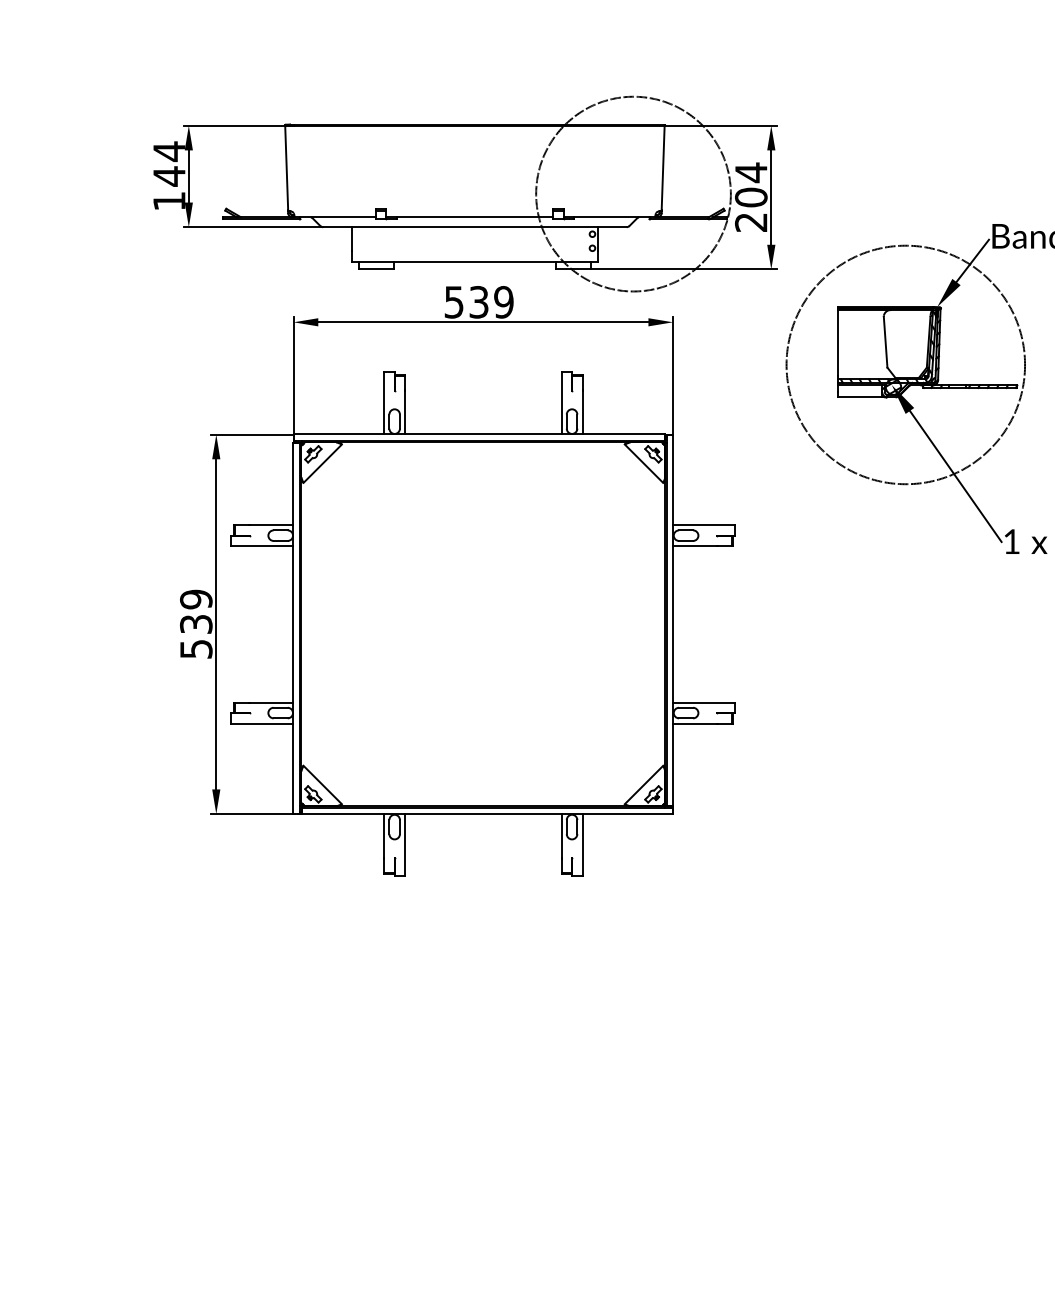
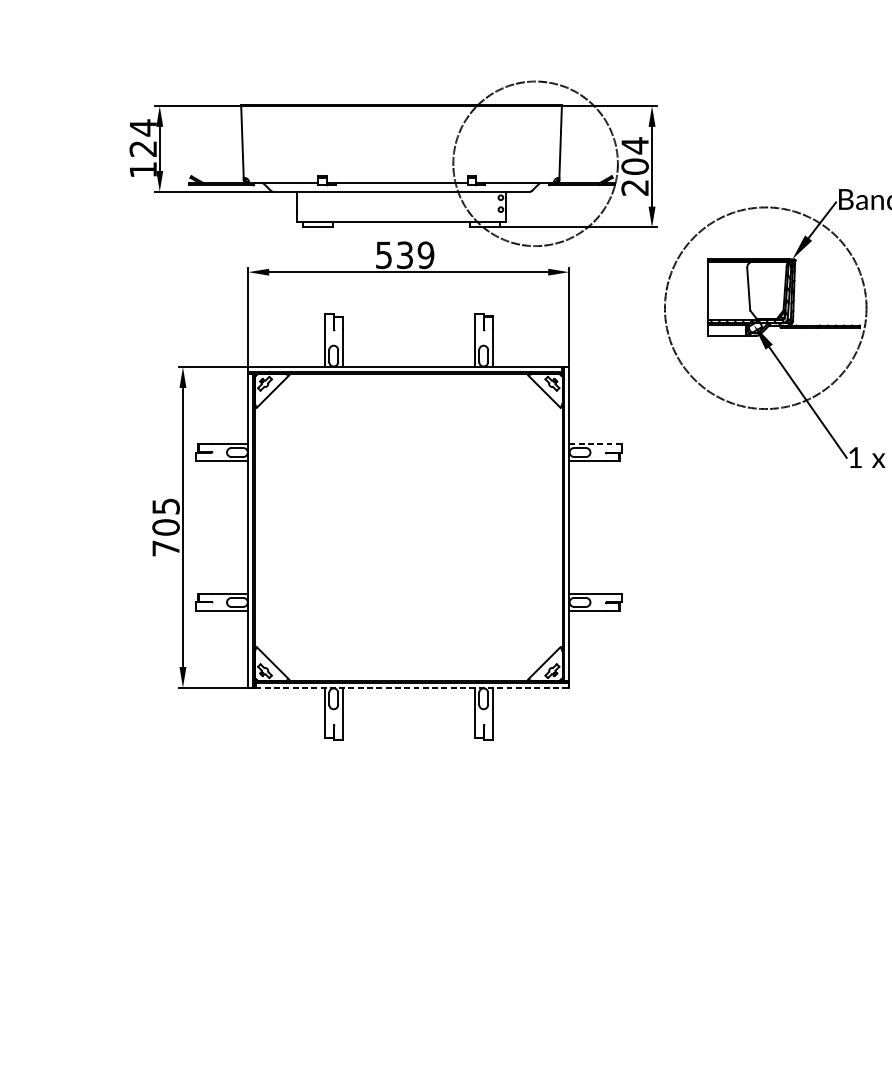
text: (169, 176) -> (143, 148), 144 -> 124
line: (704, 525) -> (595, 443), solid -> dashed
text: (196, 623) -> (166, 526), 539 -> 705
line: (488, 814) -> (413, 688), solid -> dashed

